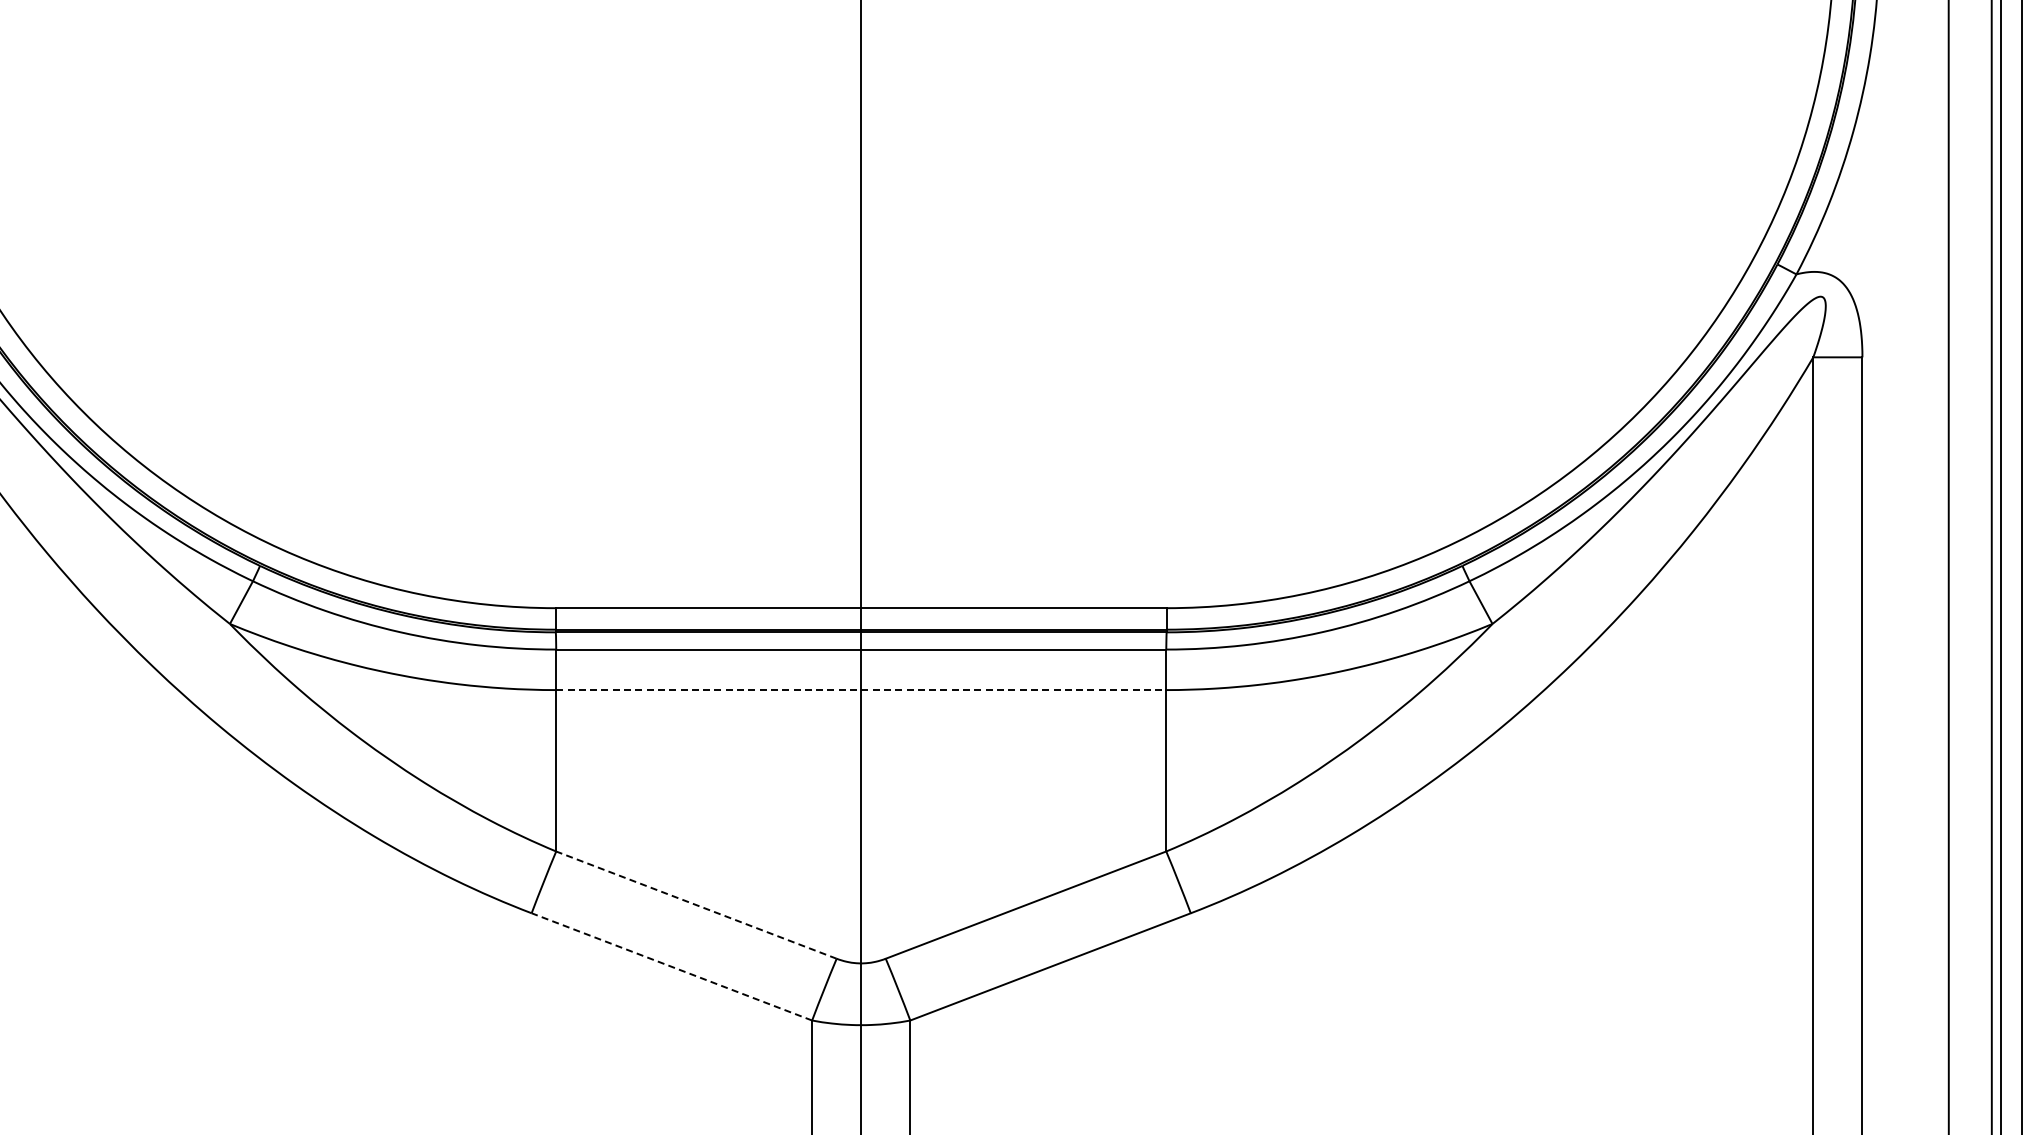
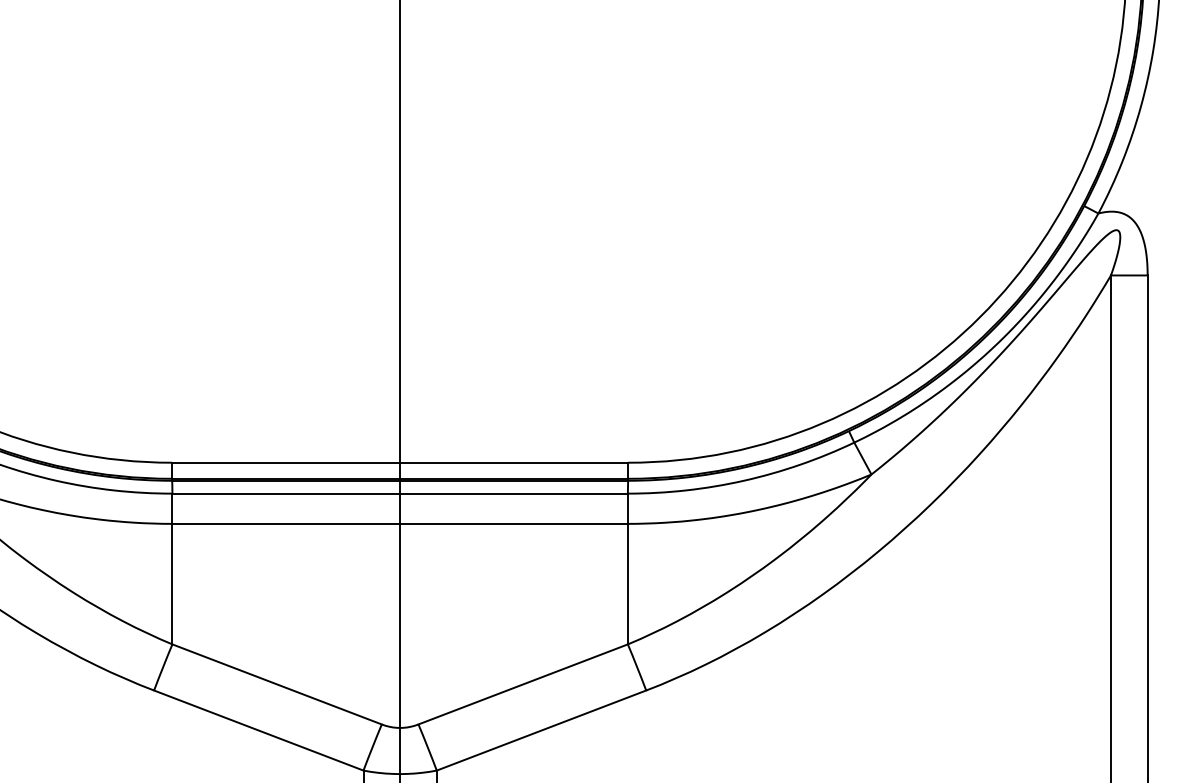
line: (861, 690) -> (400, 524), dashed -> solid
line: (695, 904) -> (276, 683), dashed -> solid
line: (671, 966) -> (258, 730), dashed -> solid

